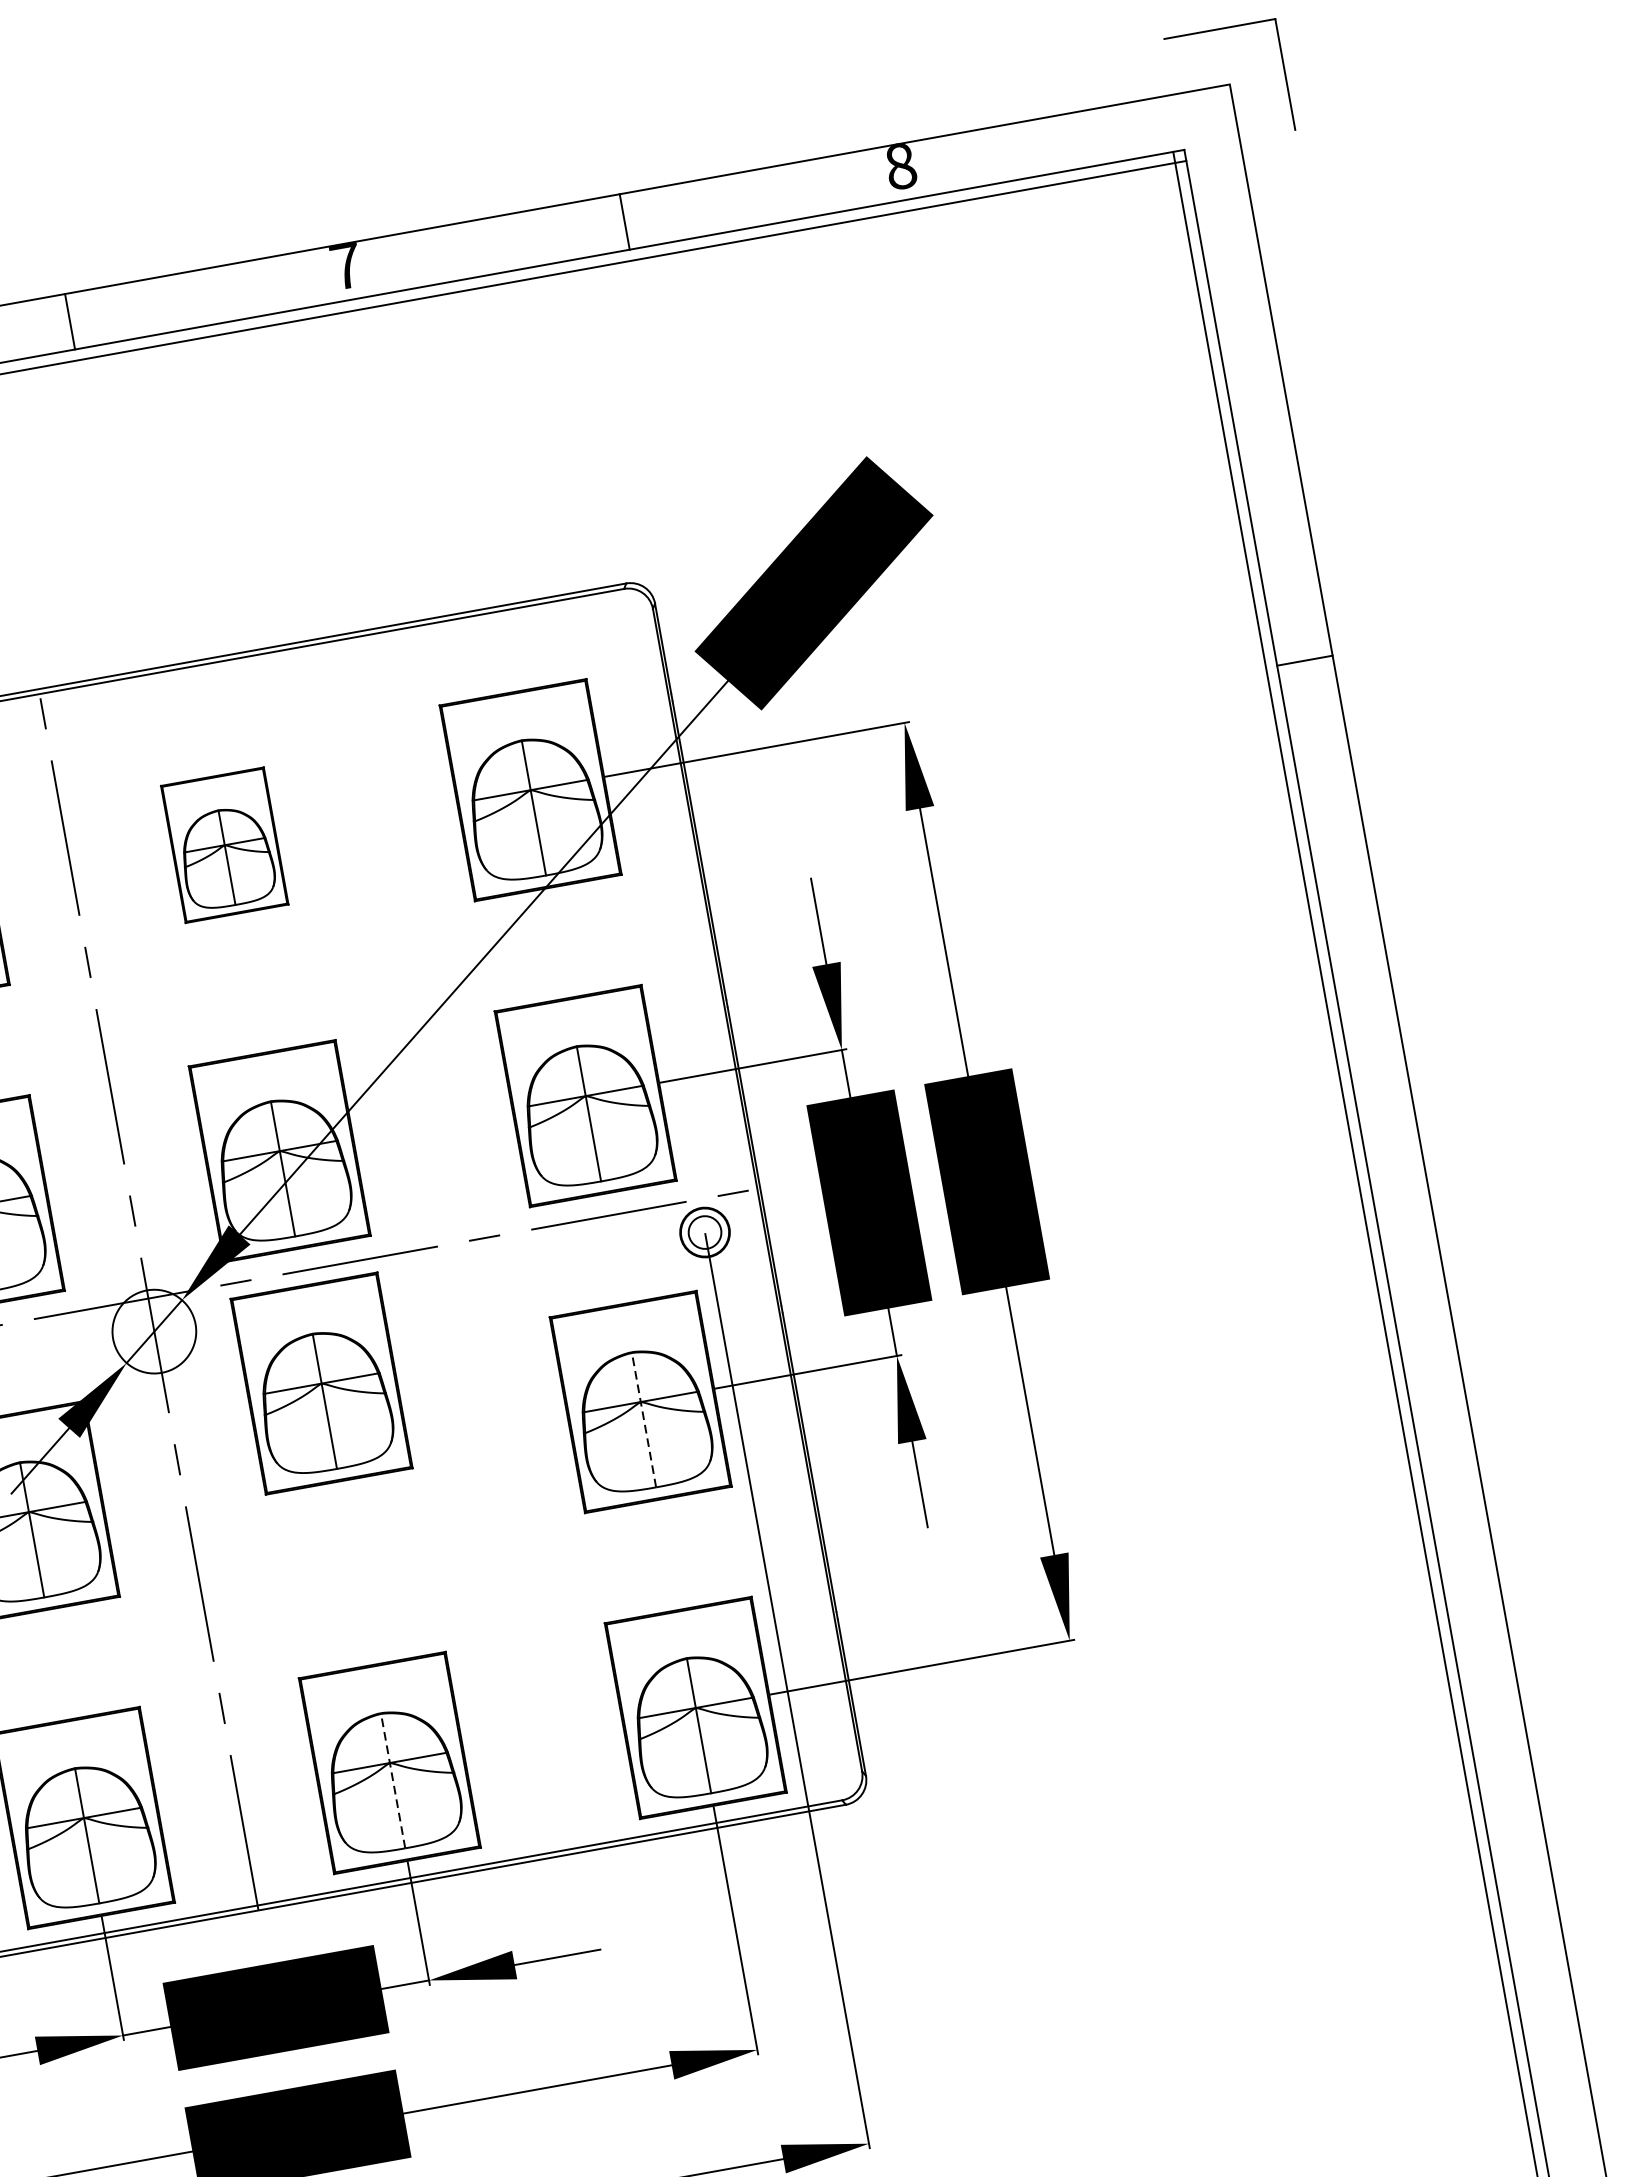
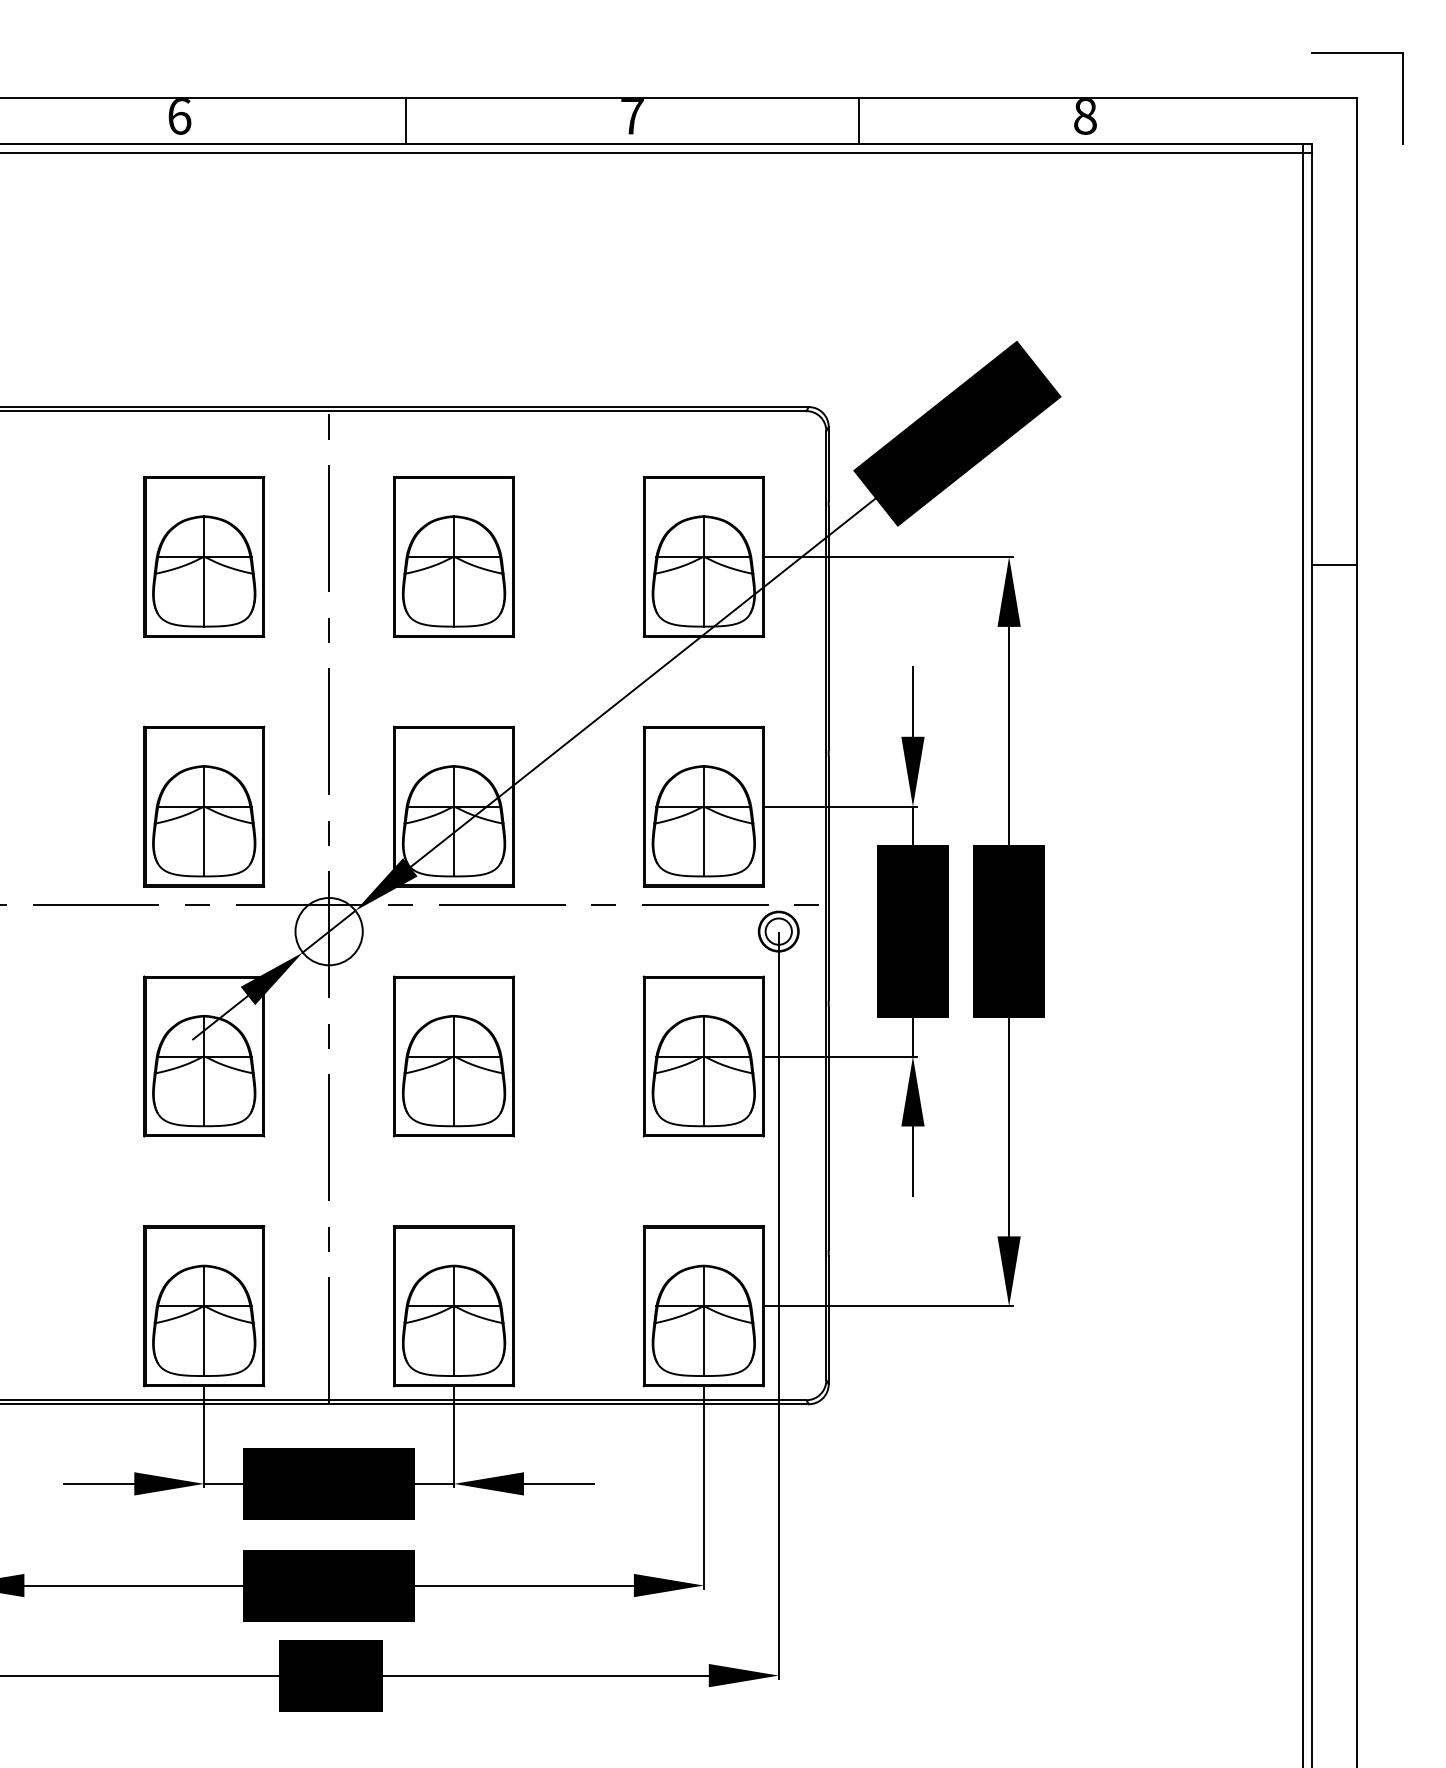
part: (224, 844) -> (453, 556), size x1.43
part: (322, 1383) -> (454, 1056), moved
line: (643, 1419) -> (703, 1070), dashed -> solid
line: (393, 1780) -> (454, 1320), dashed -> solid

